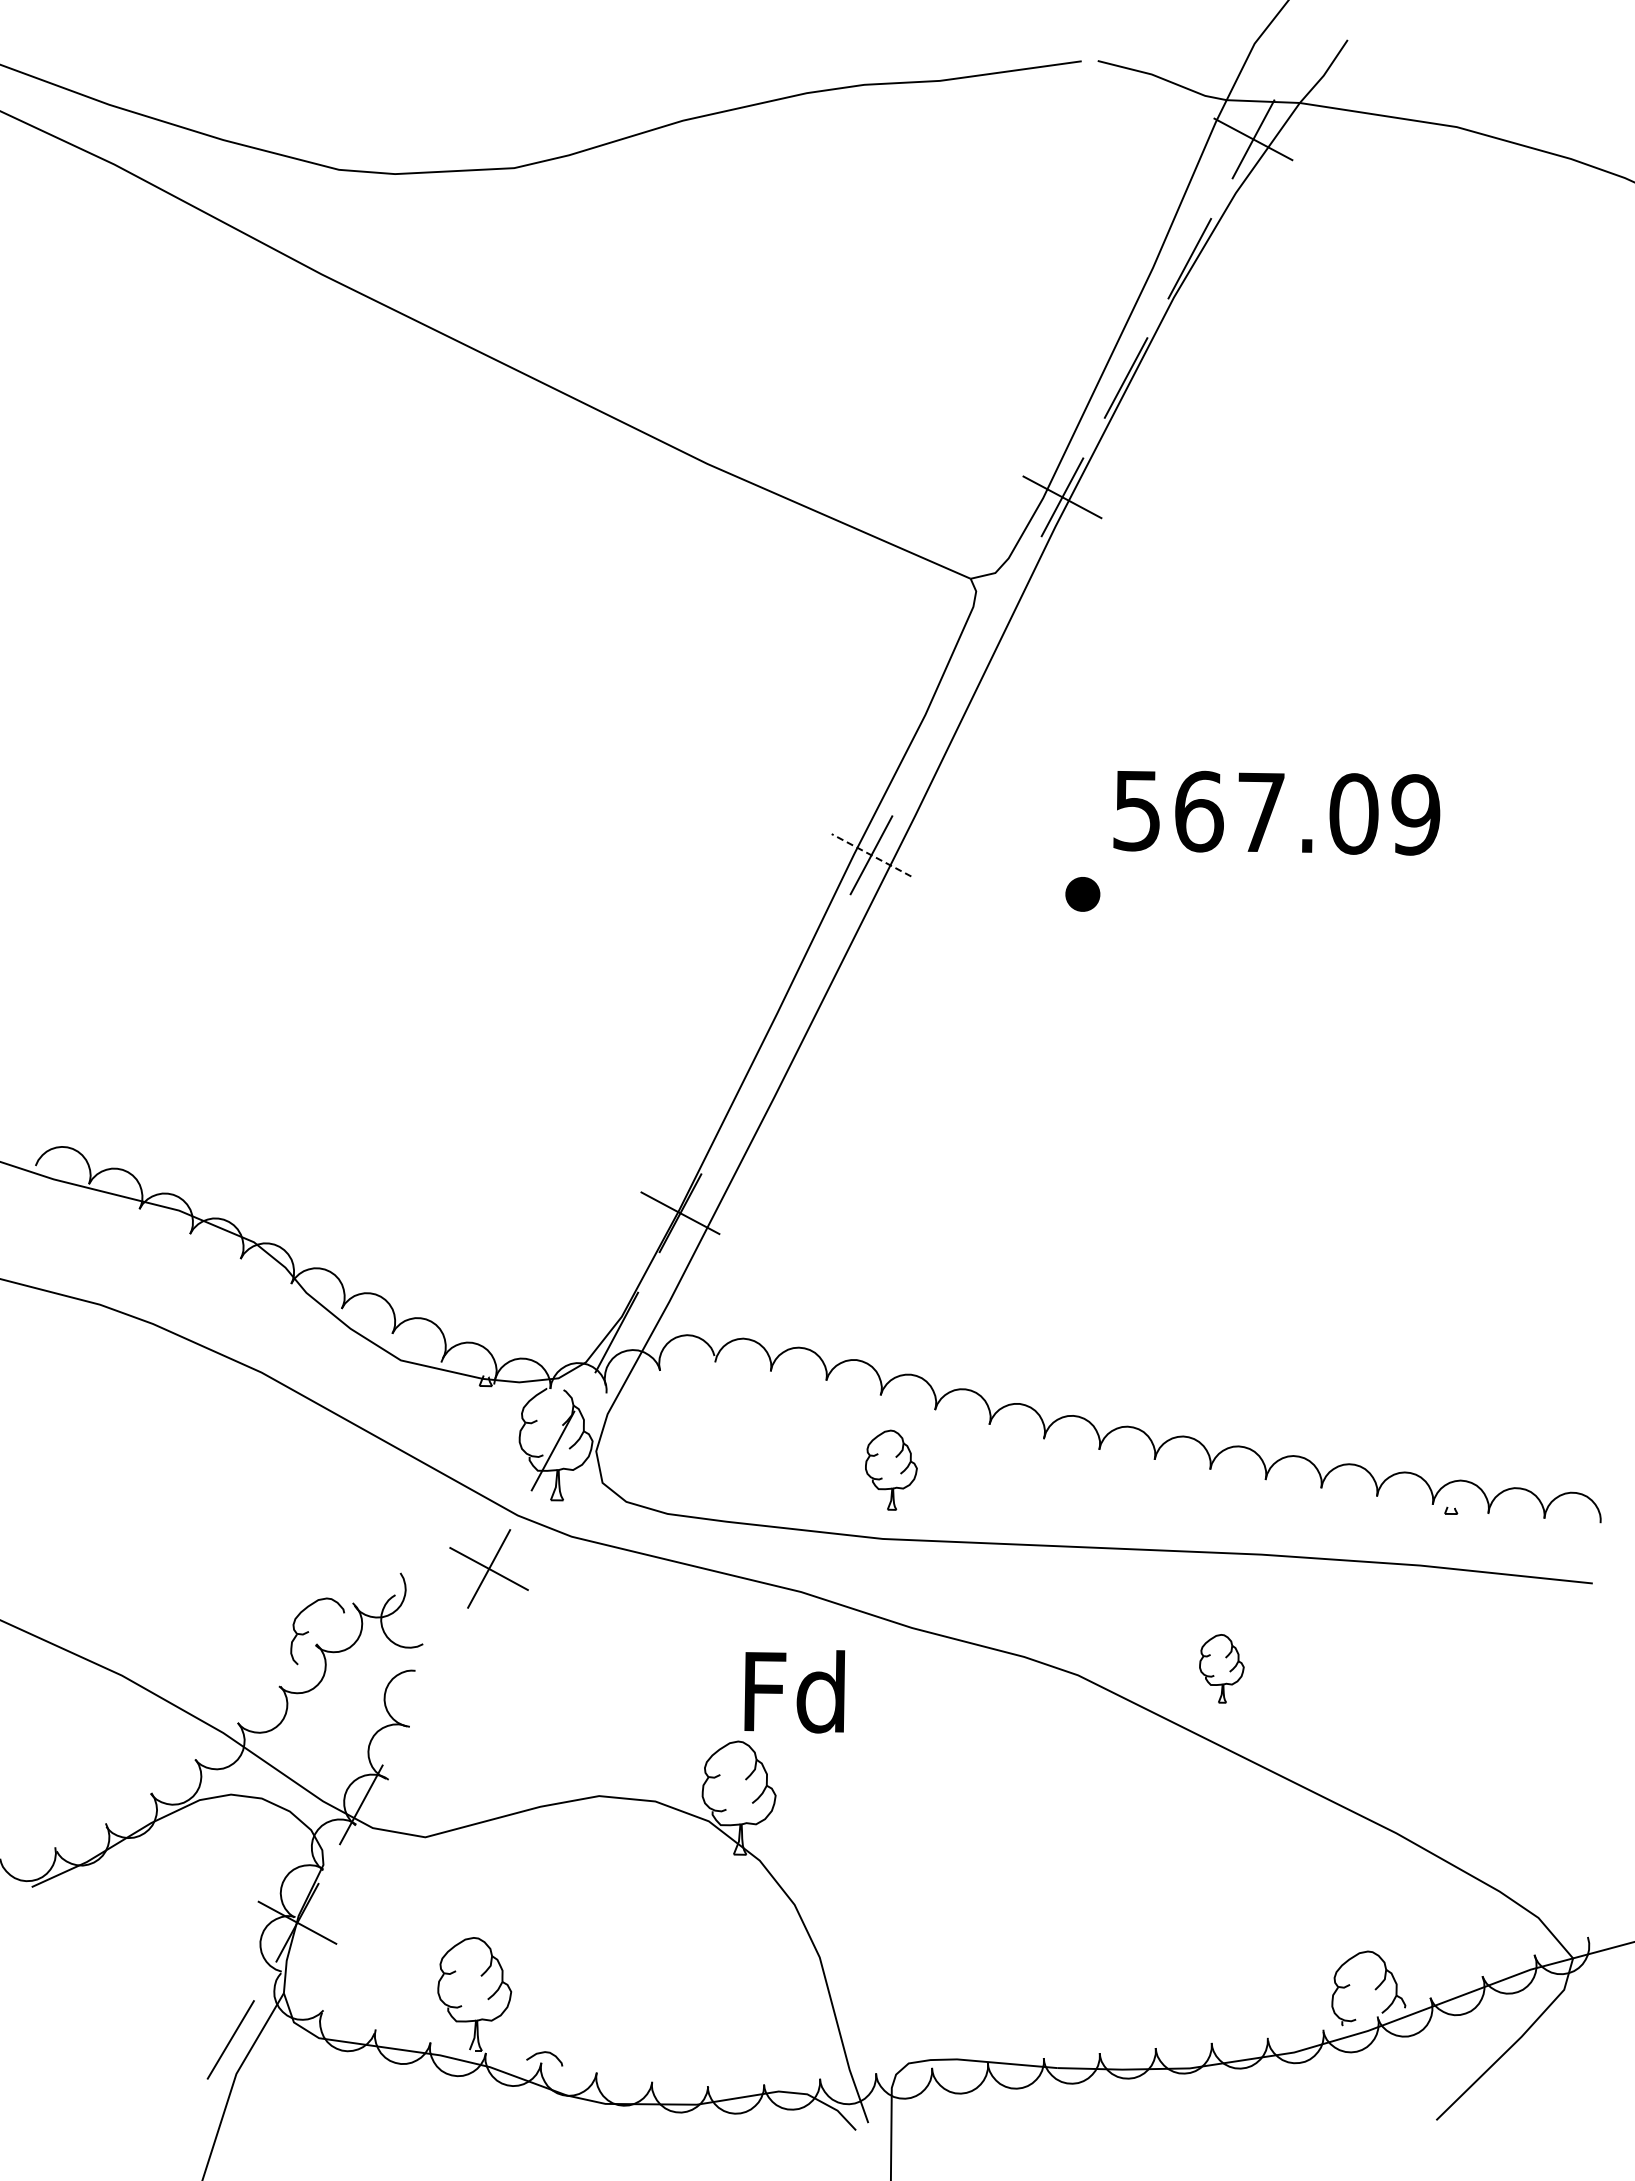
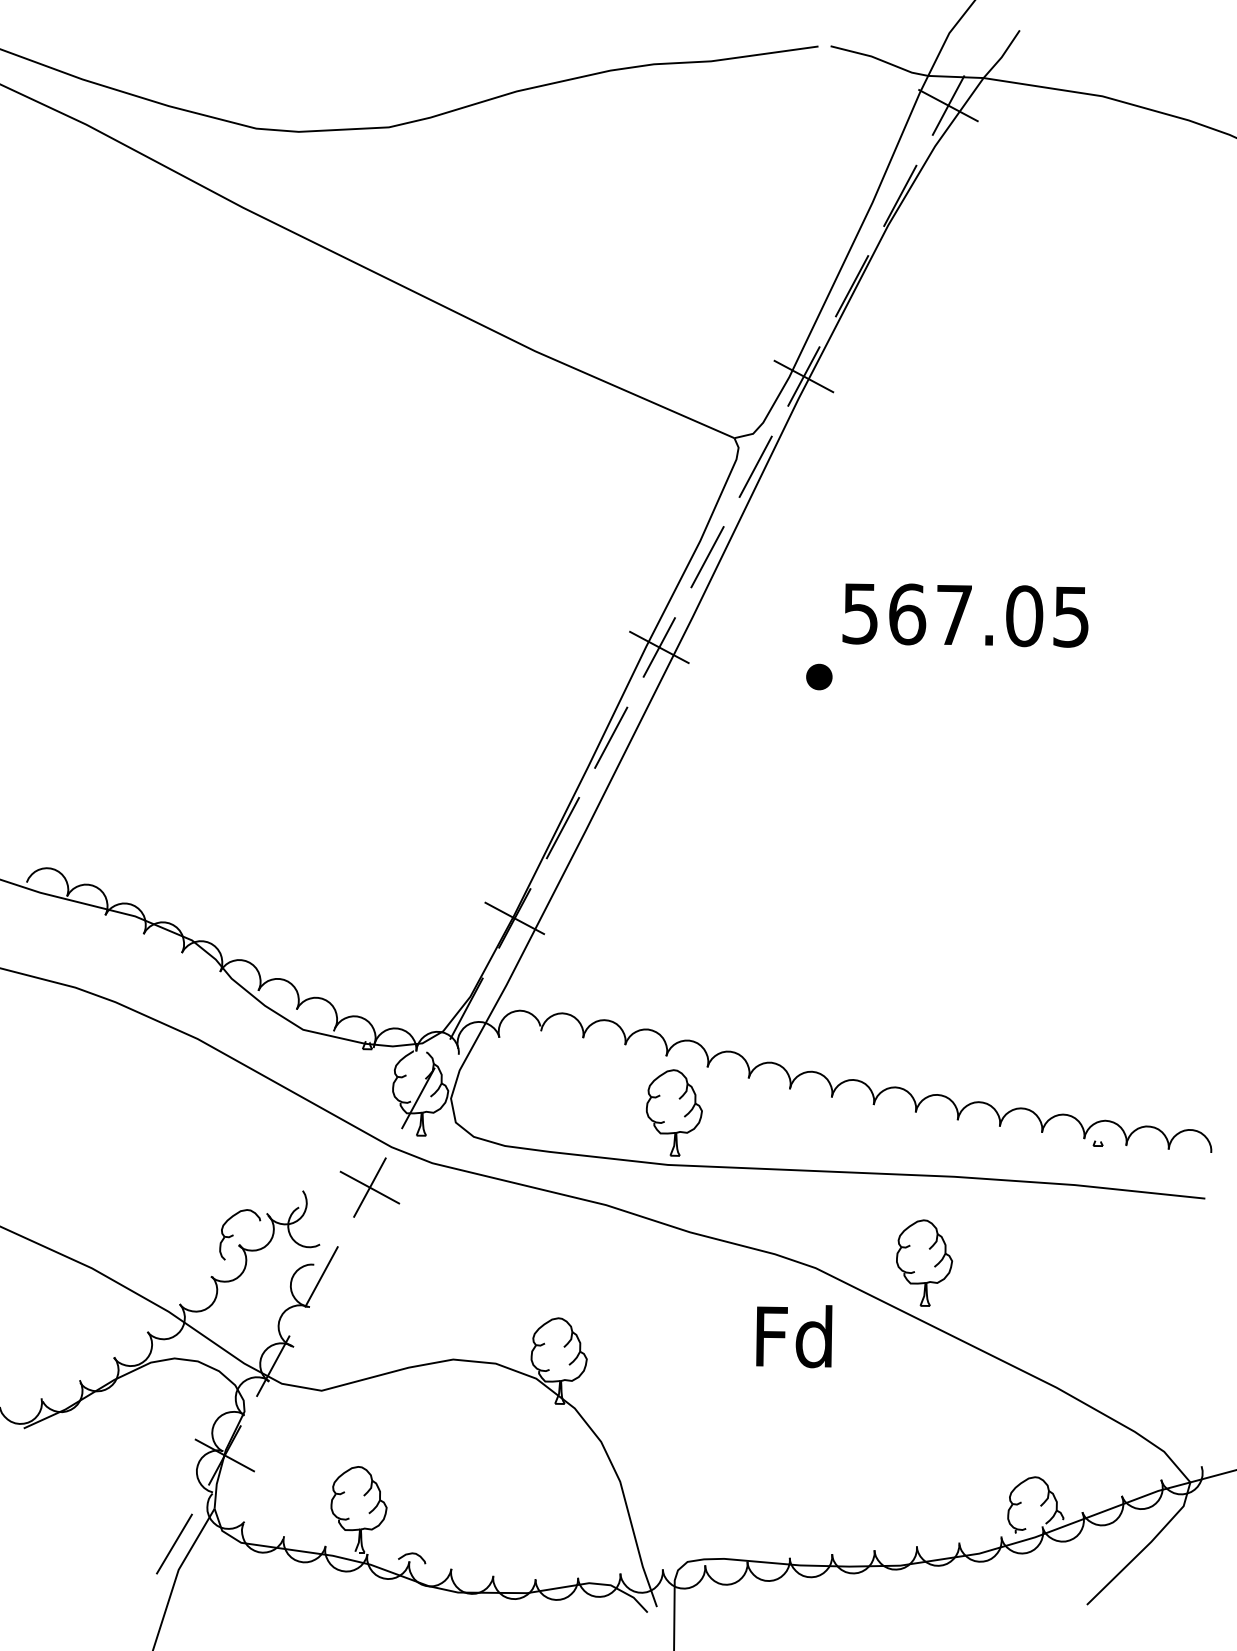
line: (998, 616) -> (755, 466), added
line: (934, 735) -> (707, 556), added
text: (1415, 814) -> (1071, 616), 567.09 -> 567.05
line: (871, 855) -> (659, 647), dashed -> solid
line: (807, 974) -> (610, 737), added
line: (743, 1093) -> (562, 827), added
part: (891, 1469) -> (674, 1112), size x1.43
part: (1221, 1668) -> (924, 1262), size x1.67
line: (424, 1686) -> (321, 1276), added
text: (794, 1691) -> (794, 1336), moved

